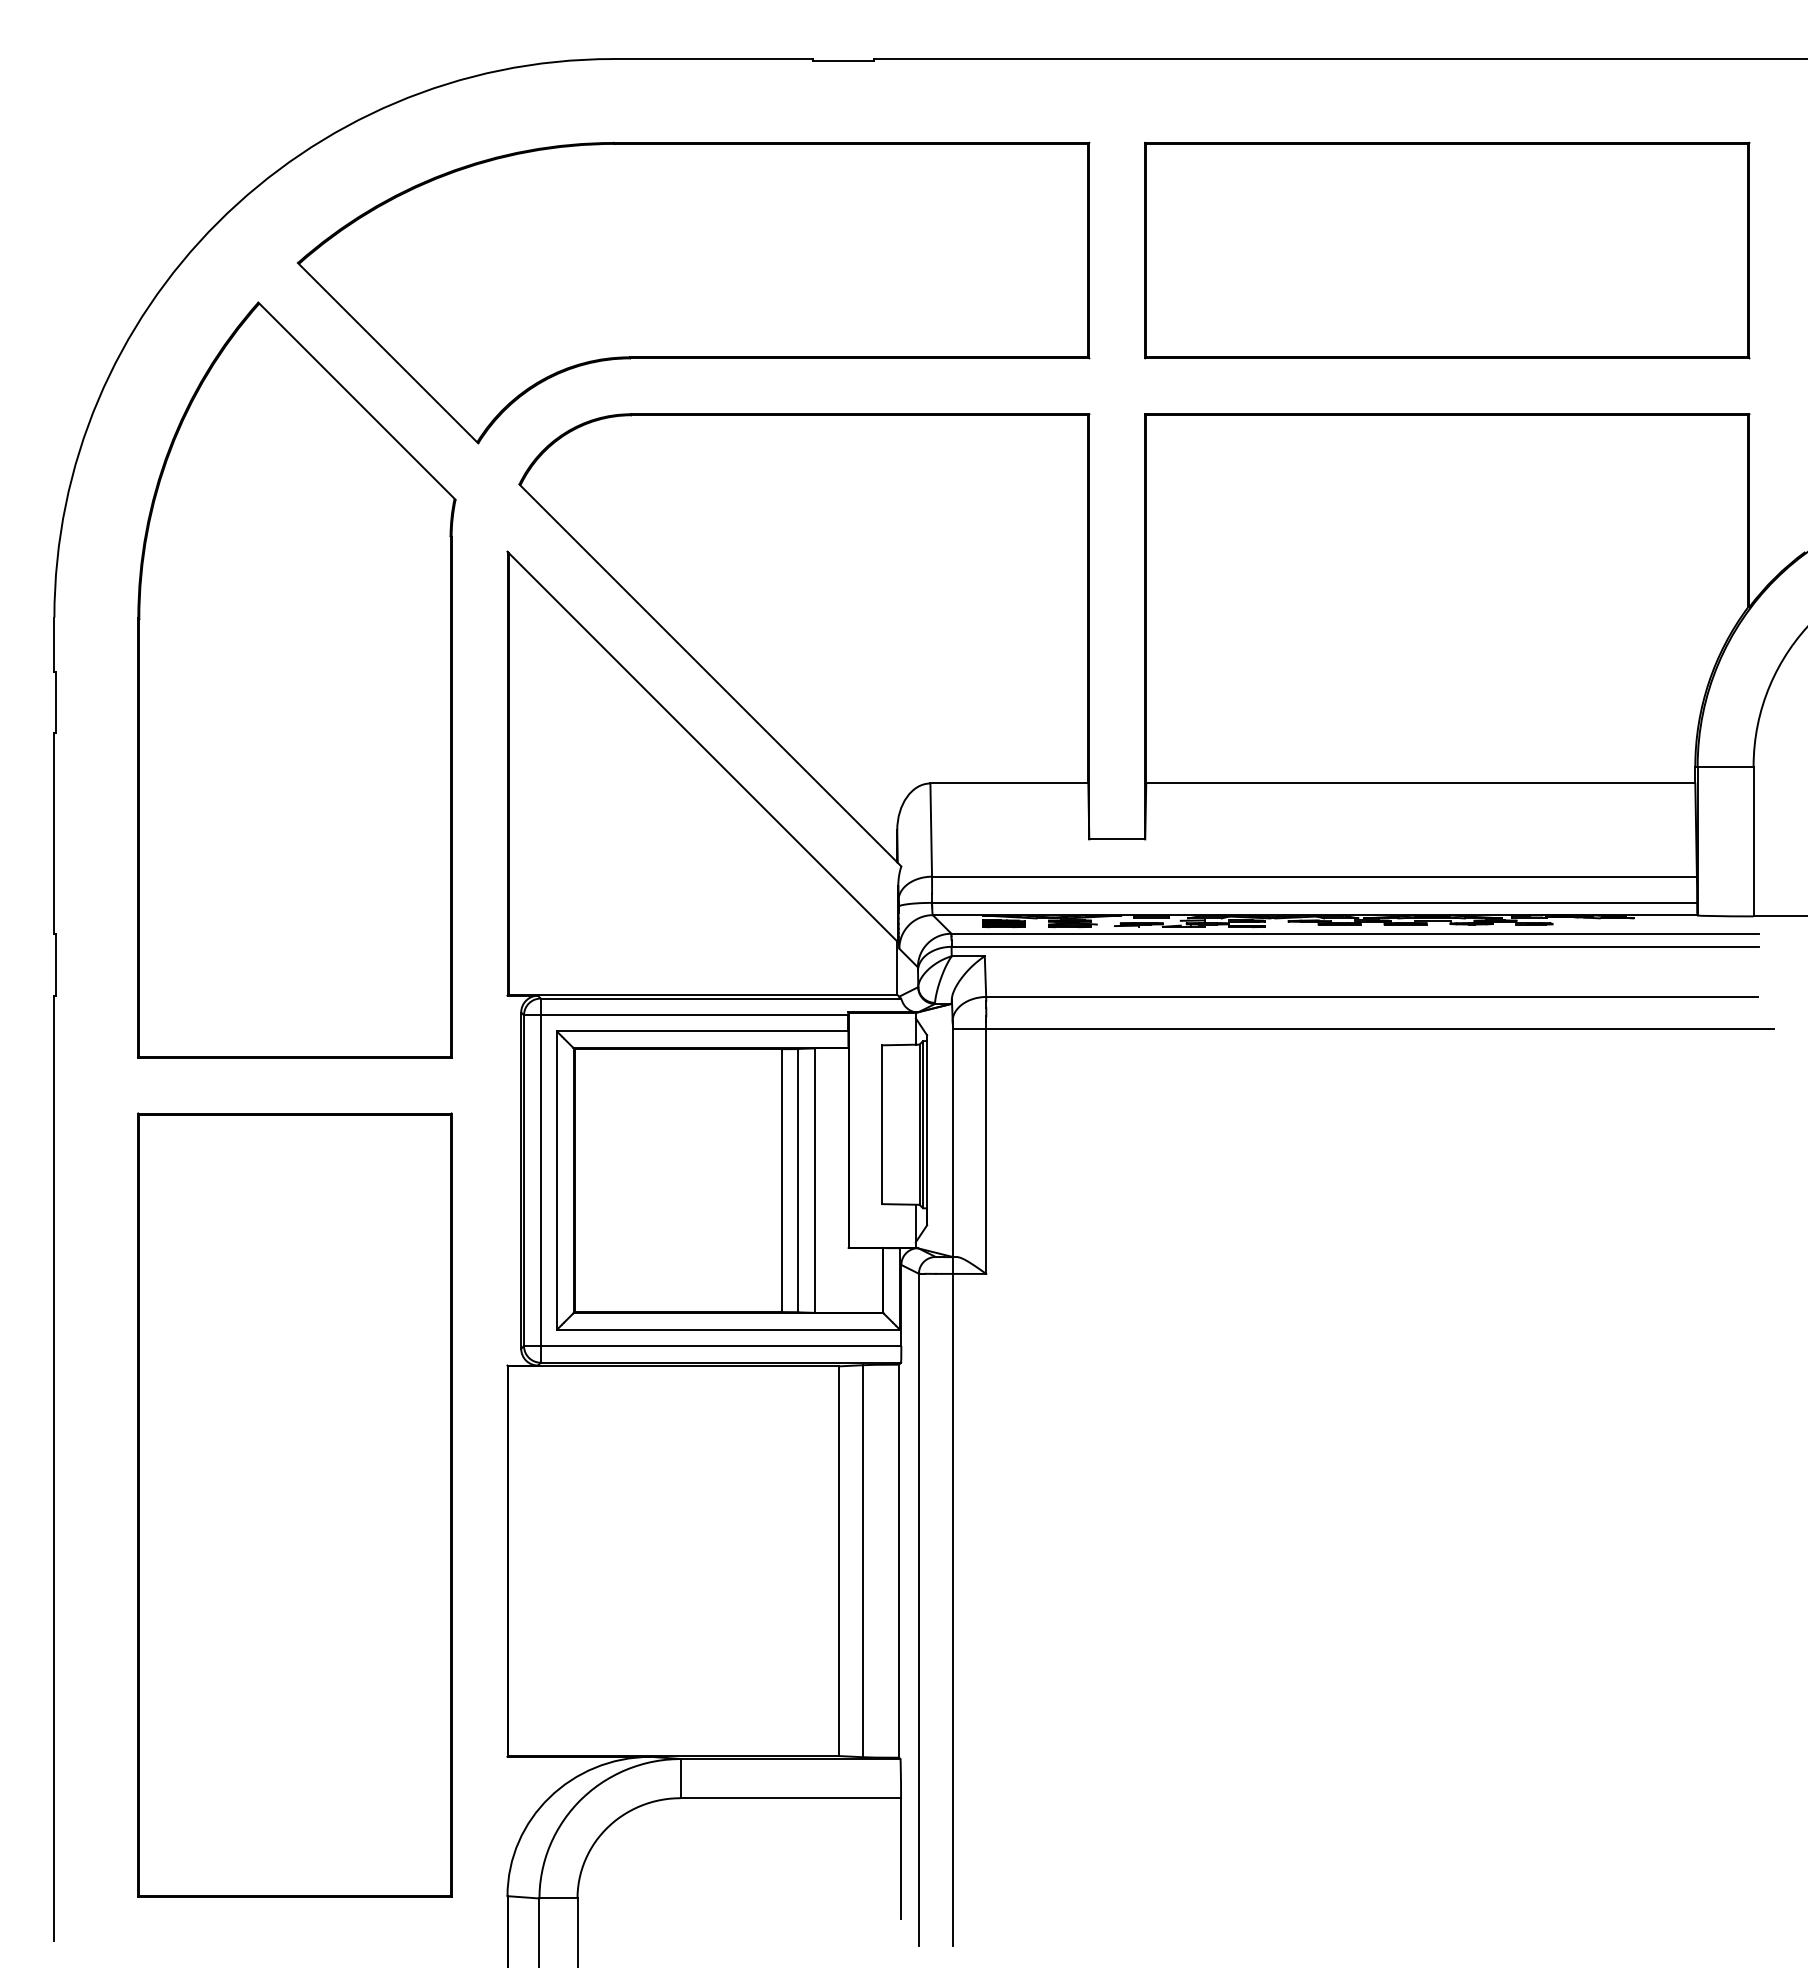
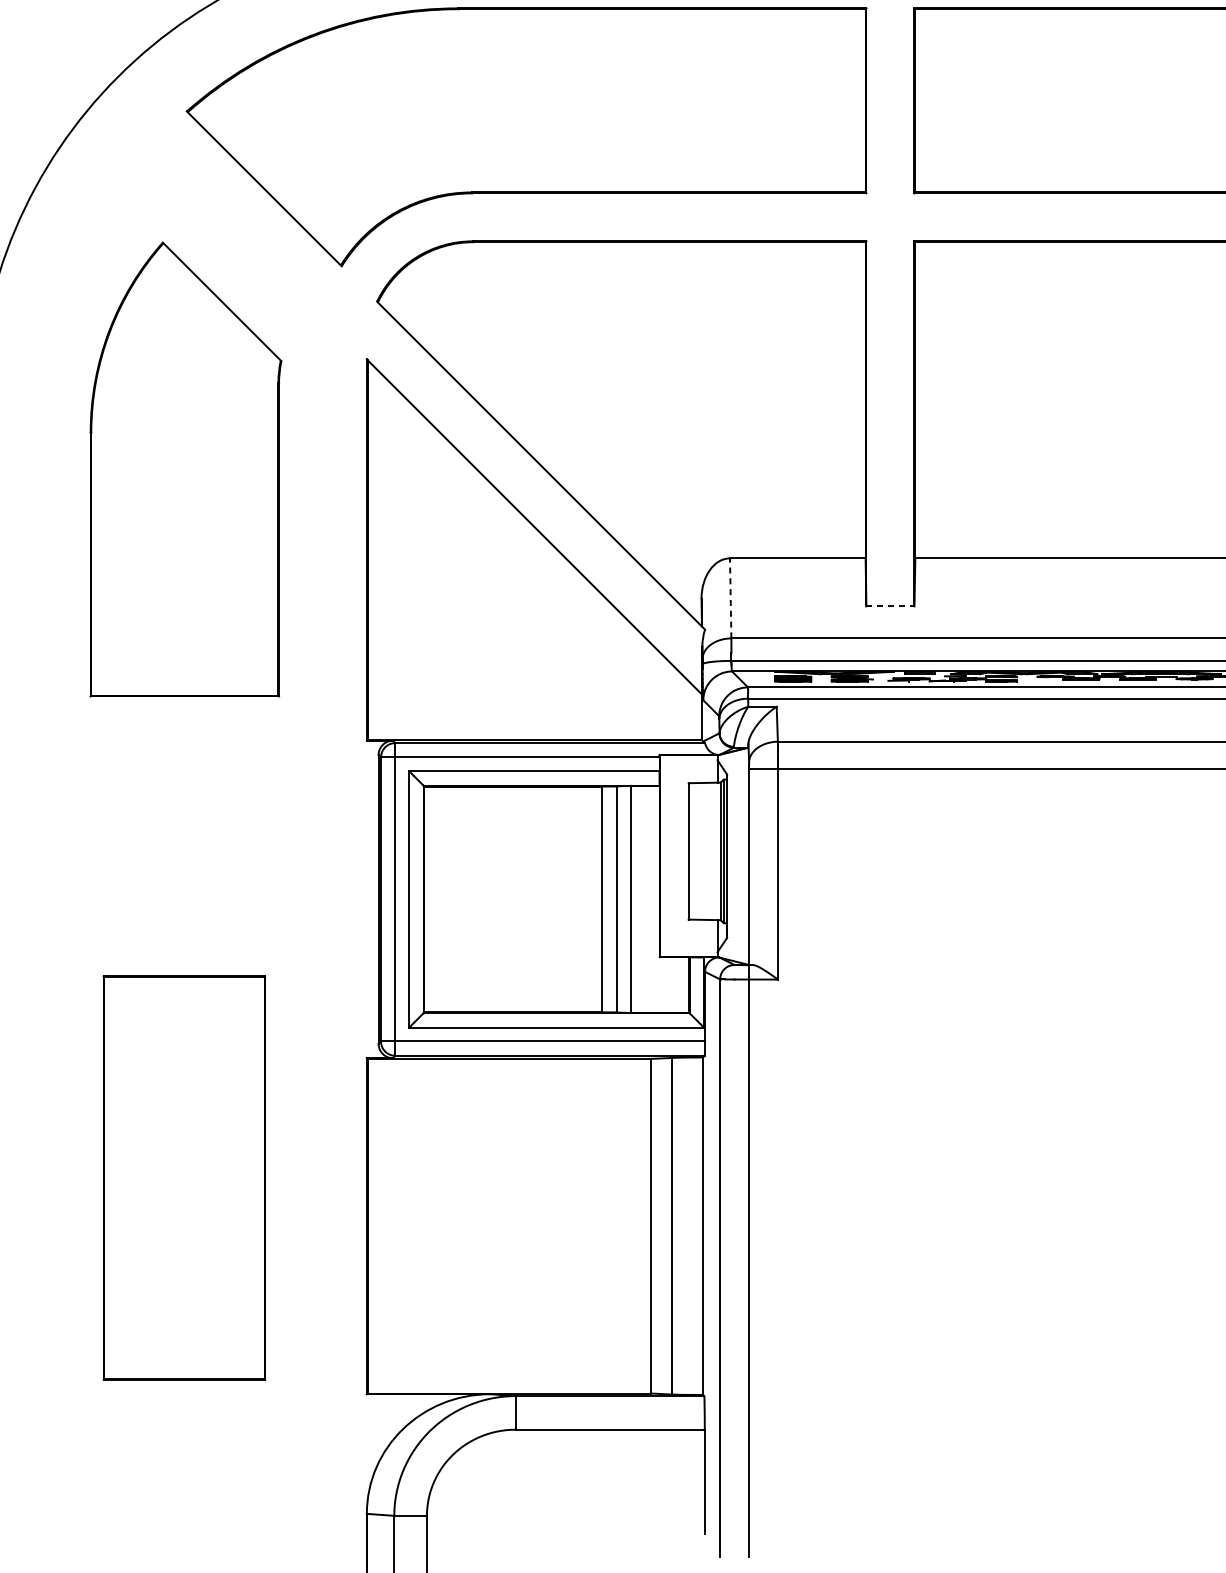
part: (296, 679) -> (185, 469), size x0.7
line: (931, 830) -> (730, 598), solid -> dashed
line: (1117, 839) -> (890, 606), solid -> dashed
part: (294, 1504) -> (183, 1177), size x0.6

